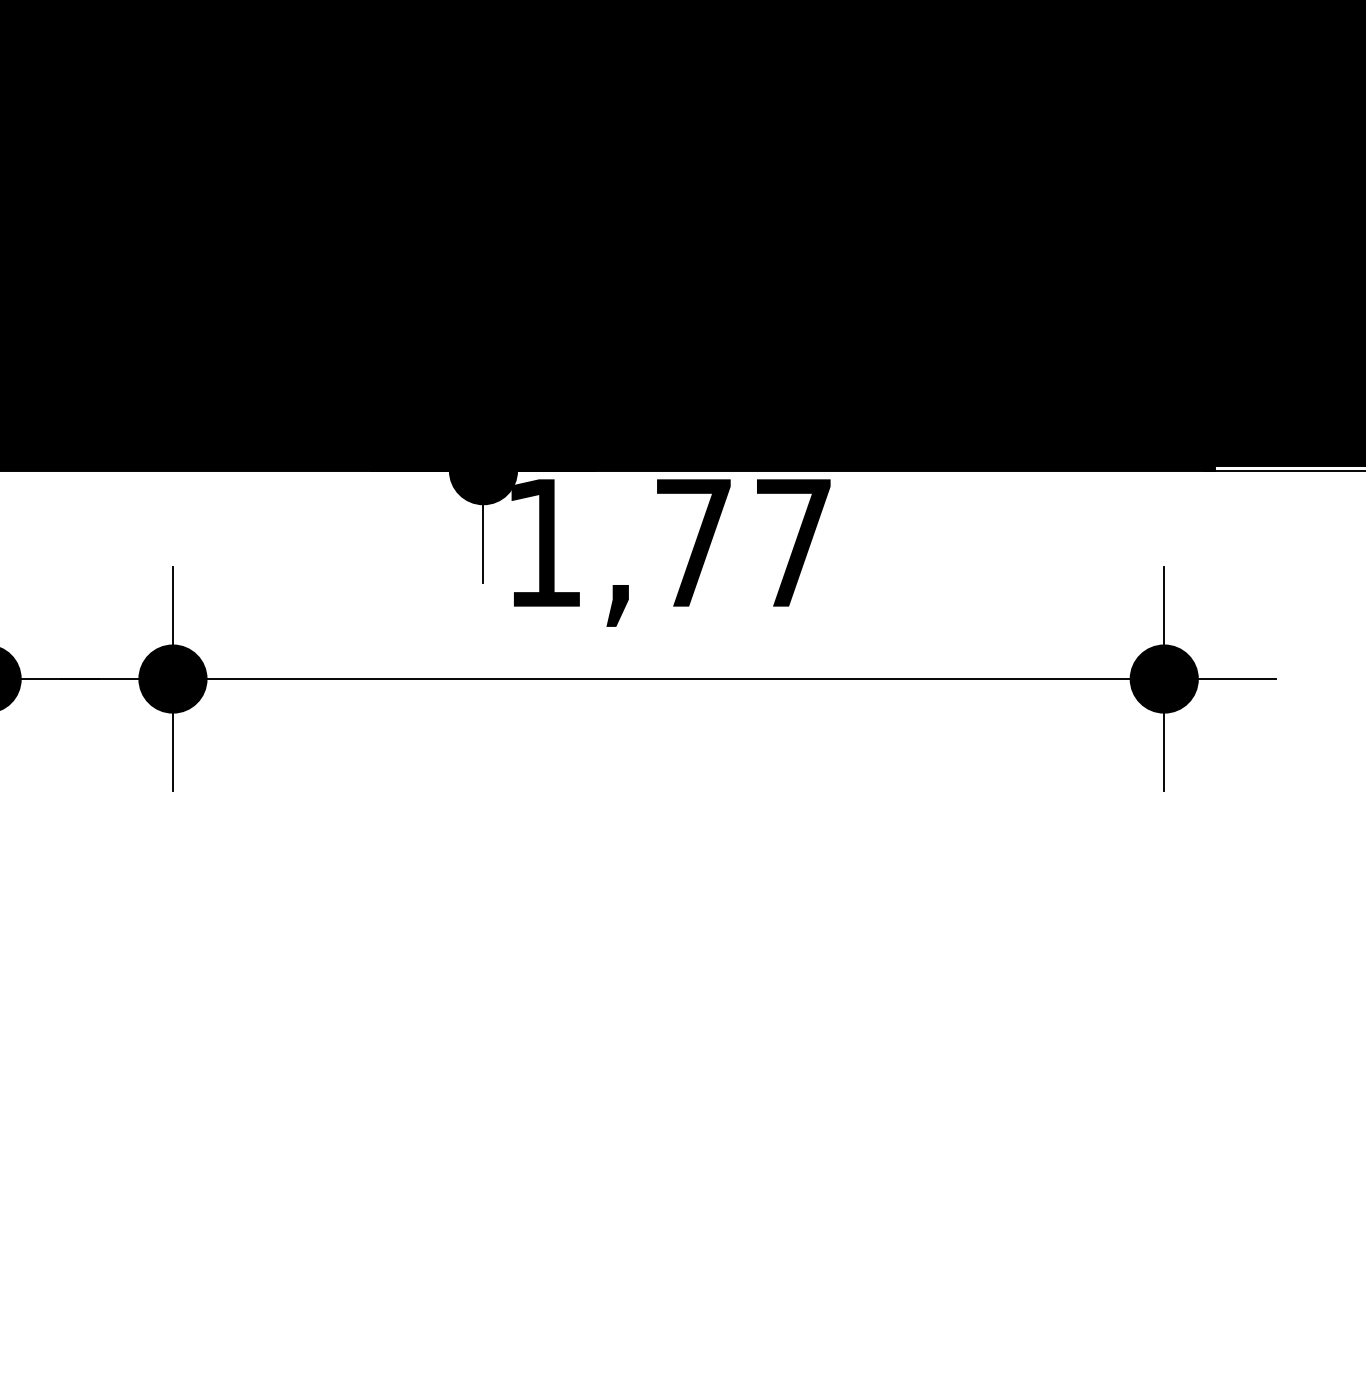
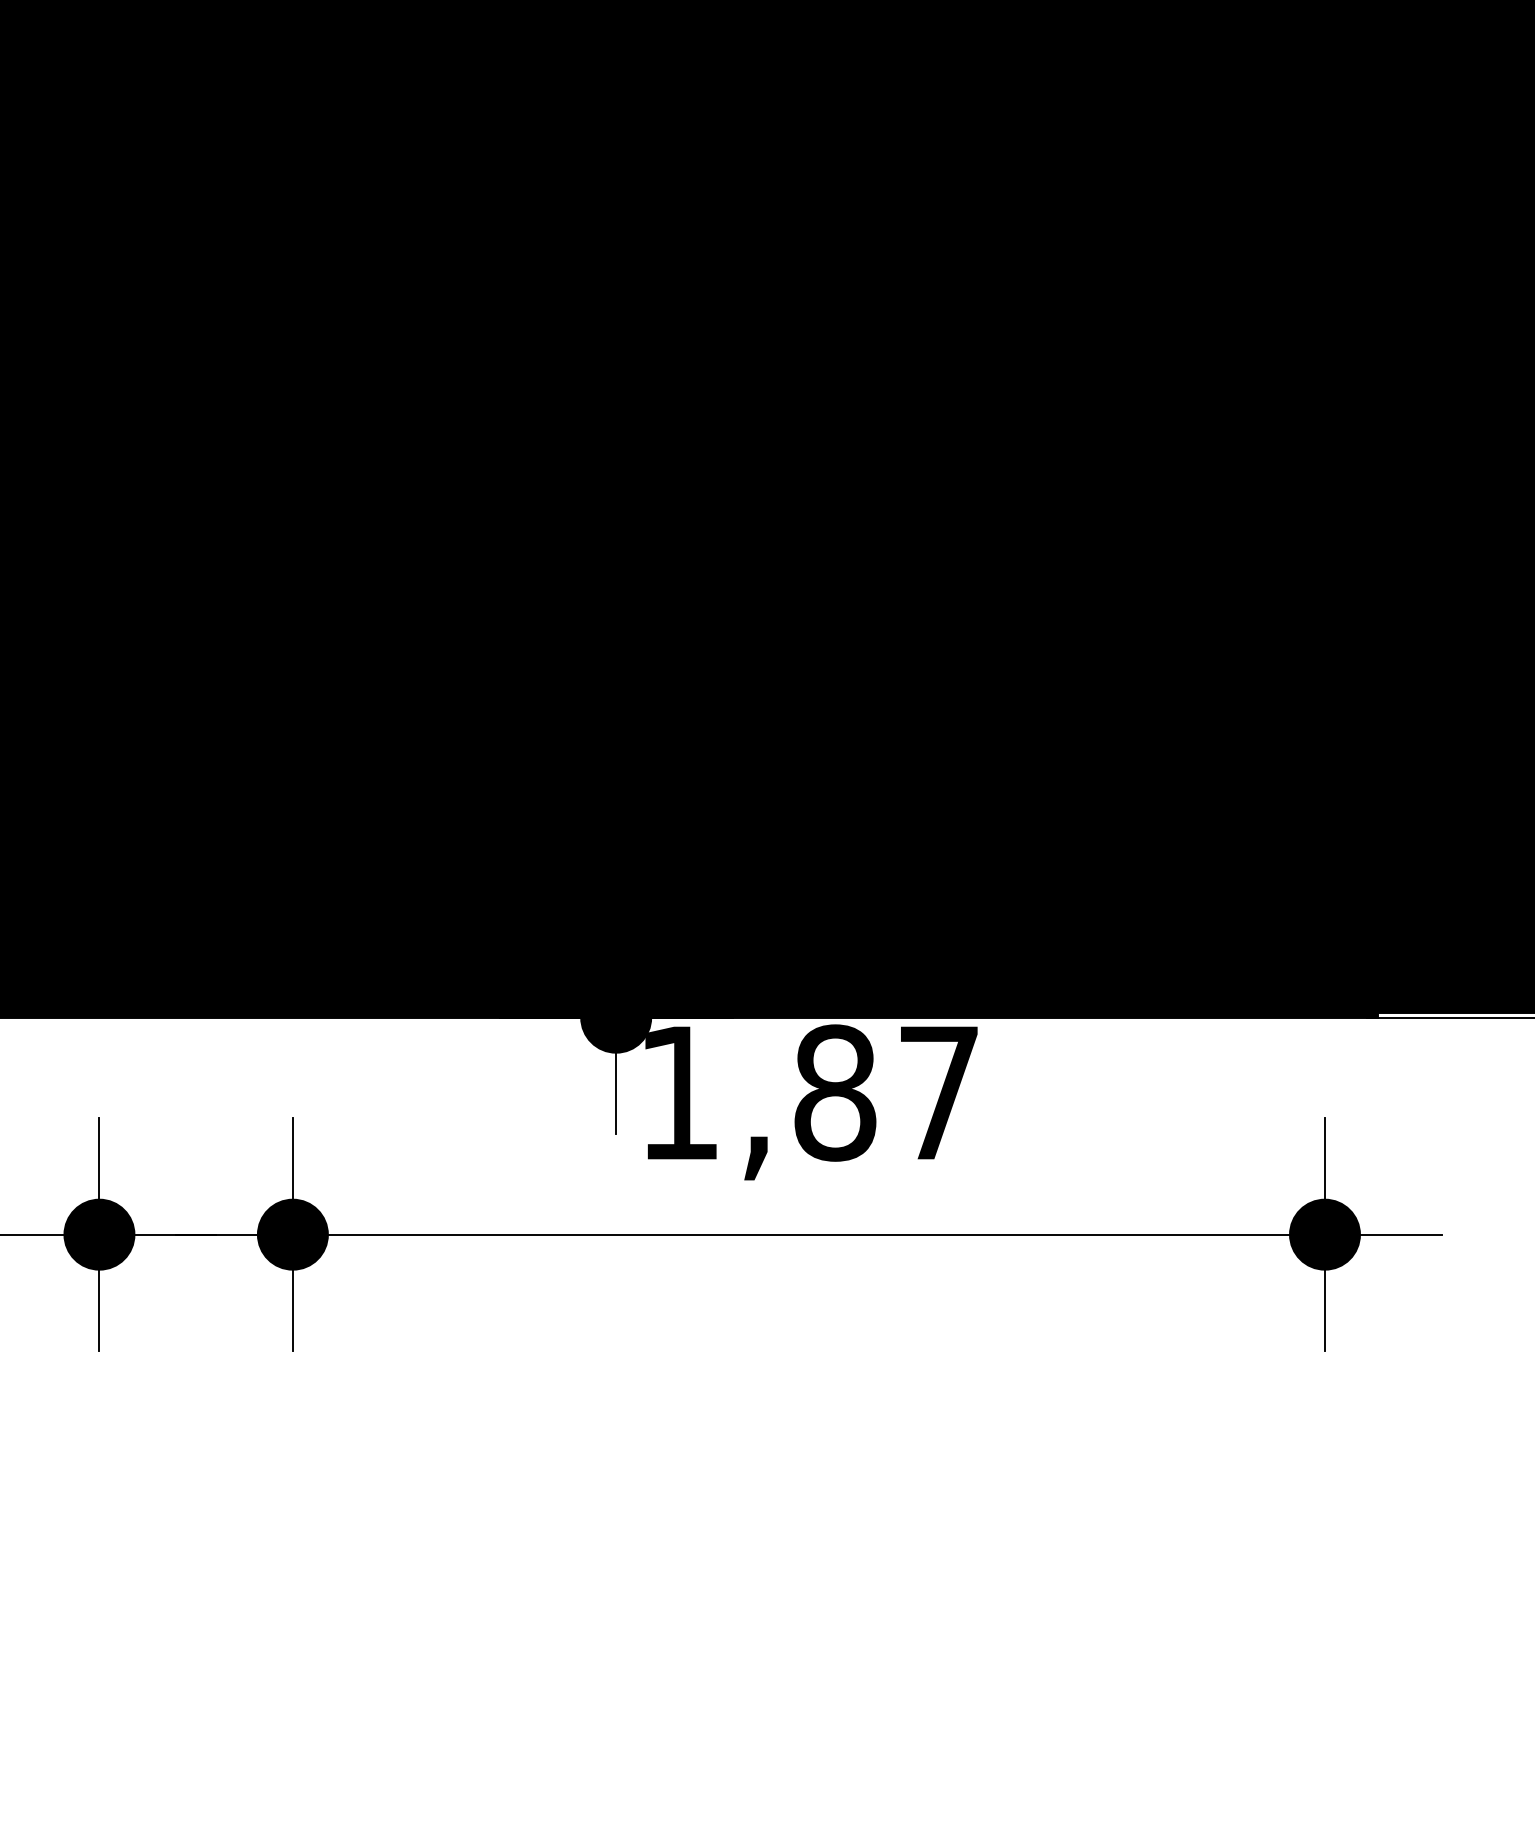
text: (694, 542) -> (835, 1092), 1,77 -> 1,87

